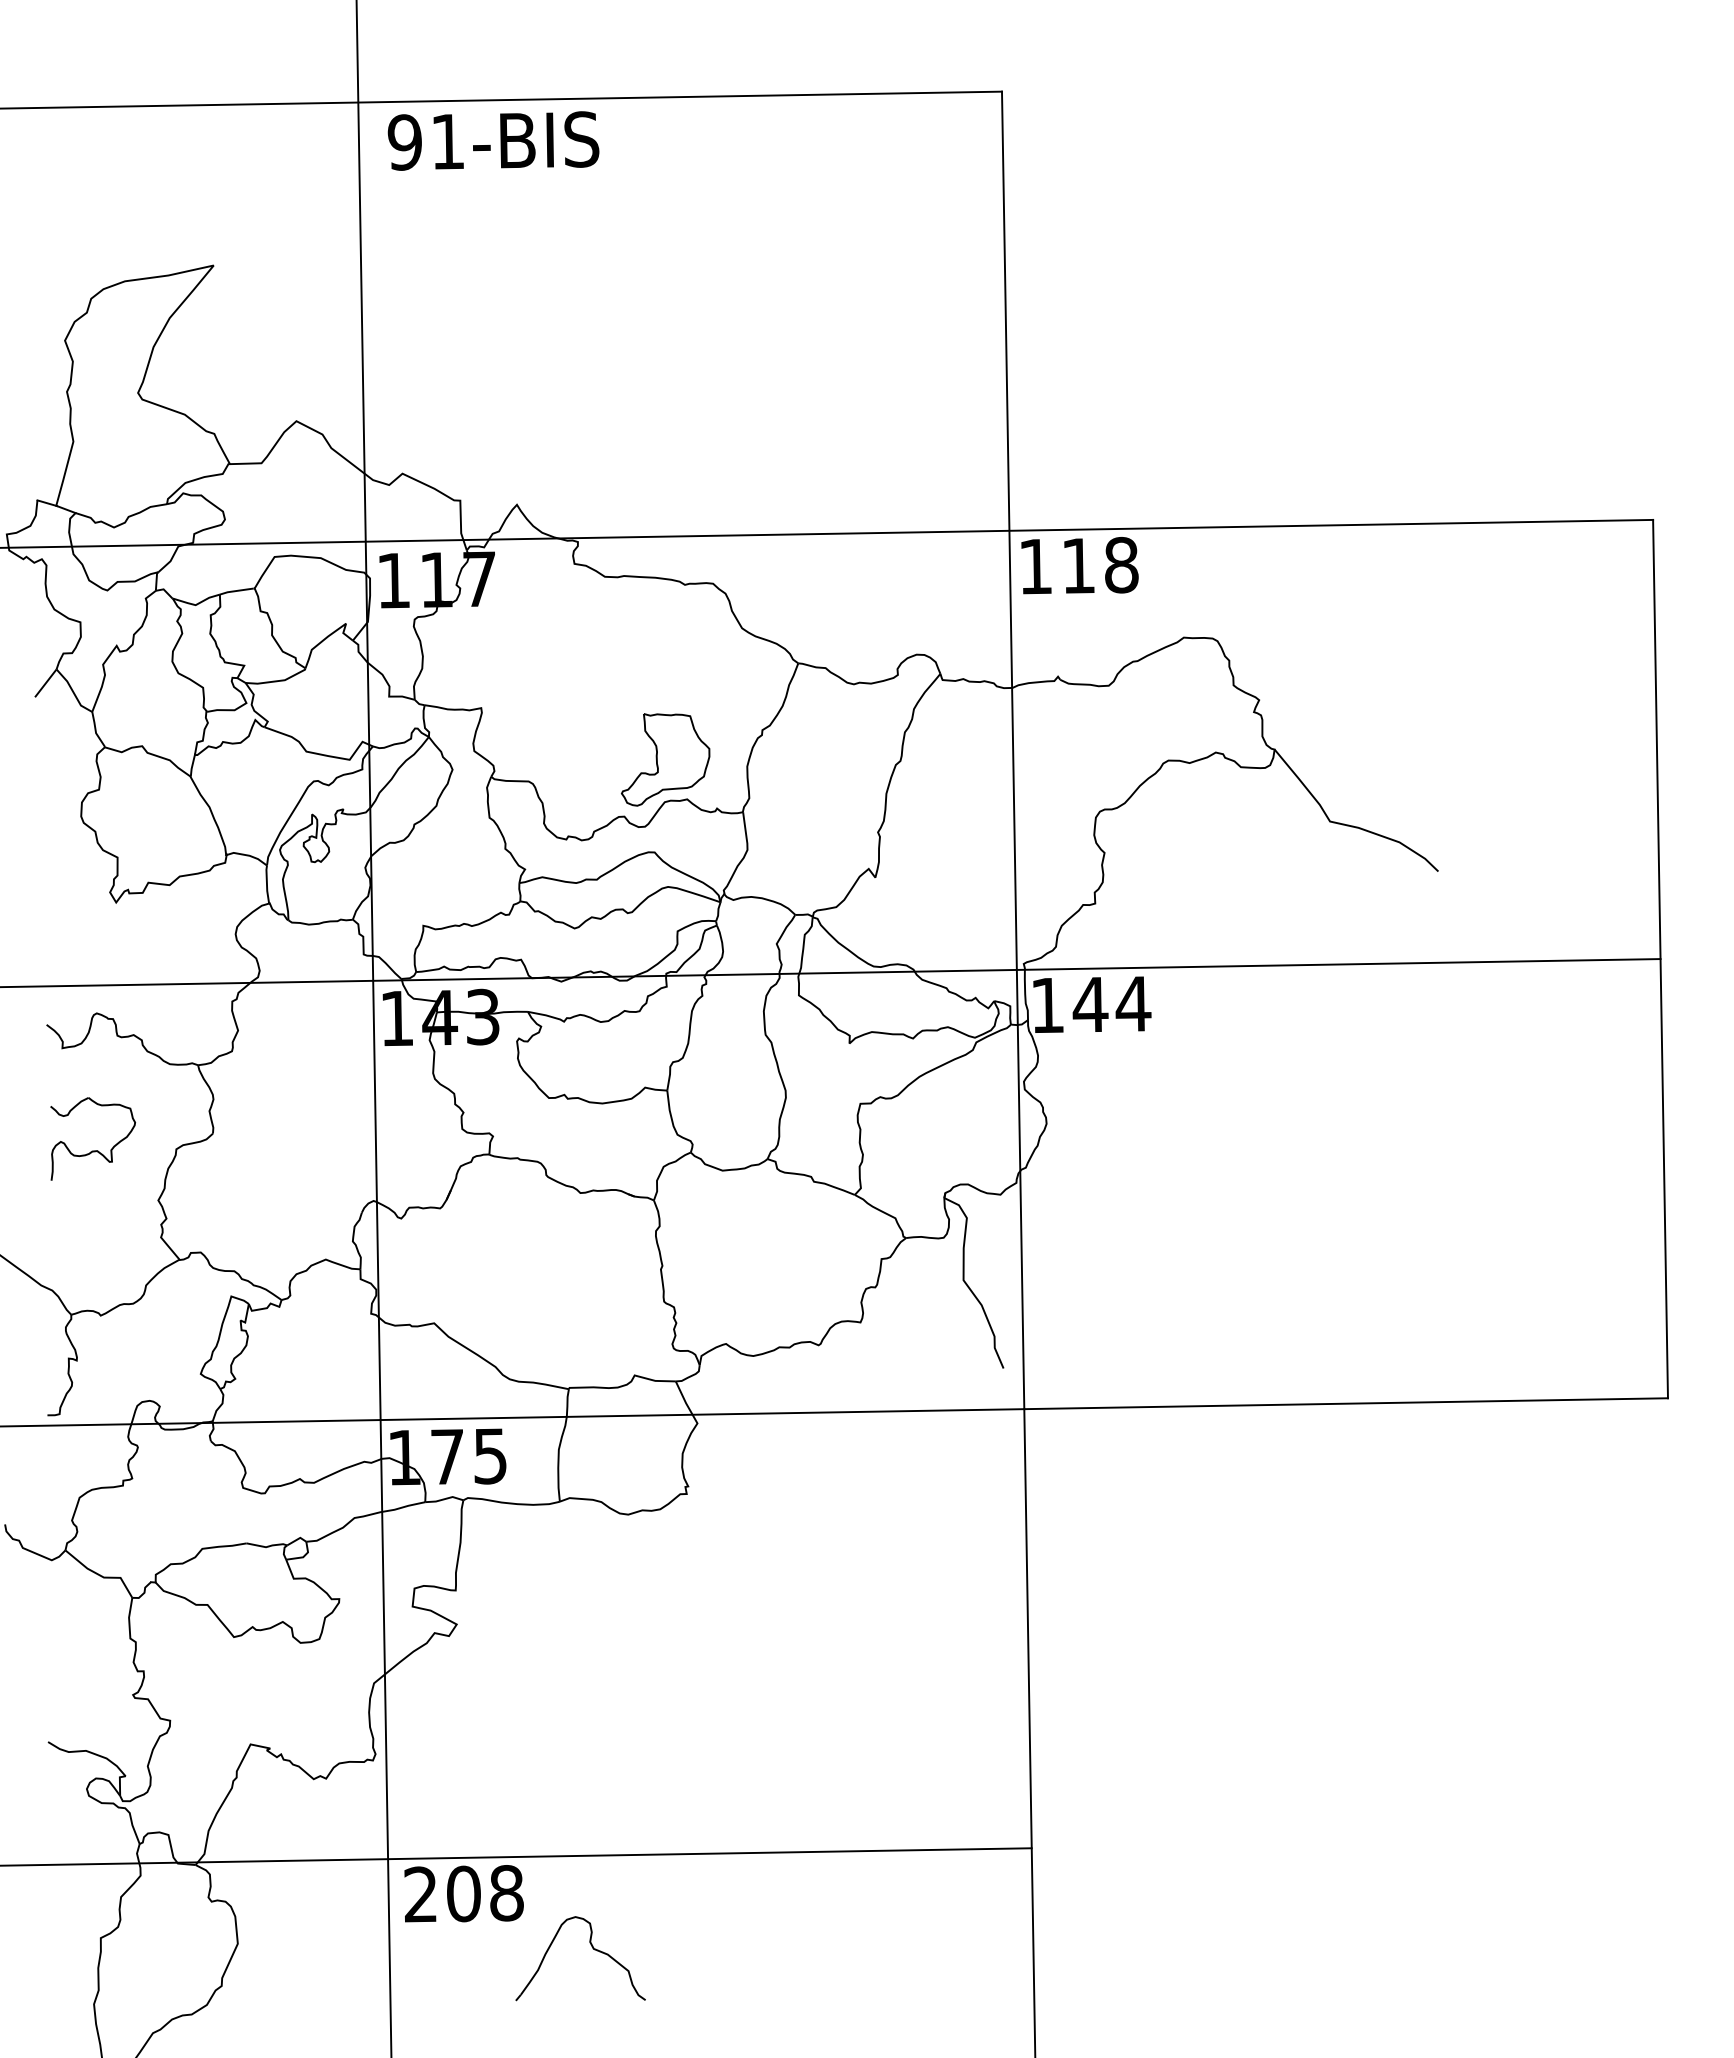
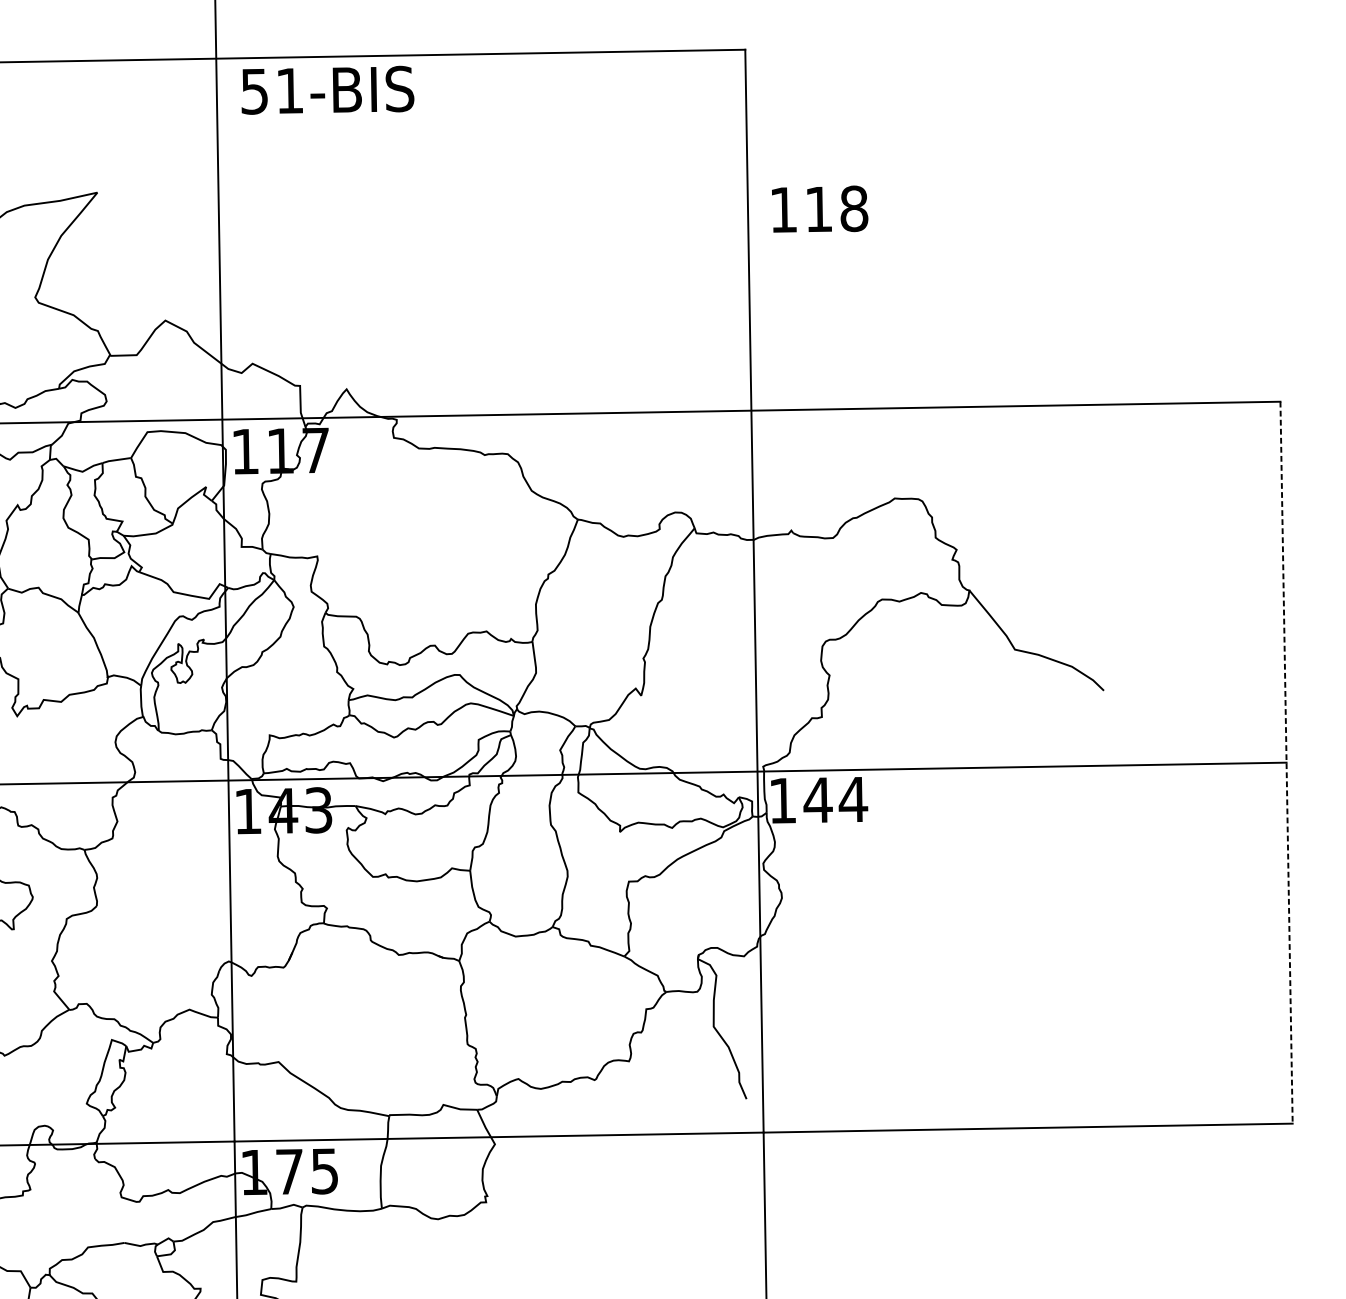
text: (404, 142) -> (254, 91), 91-BIS -> 51-BIS
text: (1079, 565) -> (819, 209), moved
part: (665, 759) -> (468, 598), removed
line: (1660, 959) -> (1286, 763), solid -> dashed

